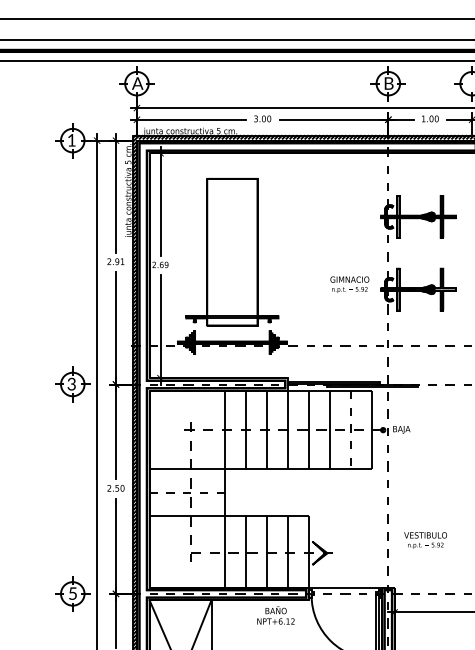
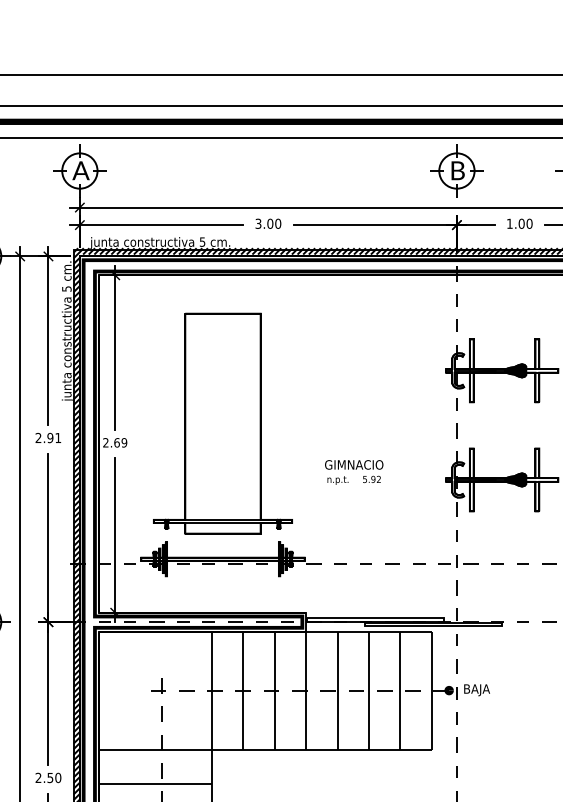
text: (349, 284) -> (353, 472), moved
line: (350, 430) -> (400, 691), dashed -> solid
line: (187, 492) -> (155, 784), dashed -> solid

